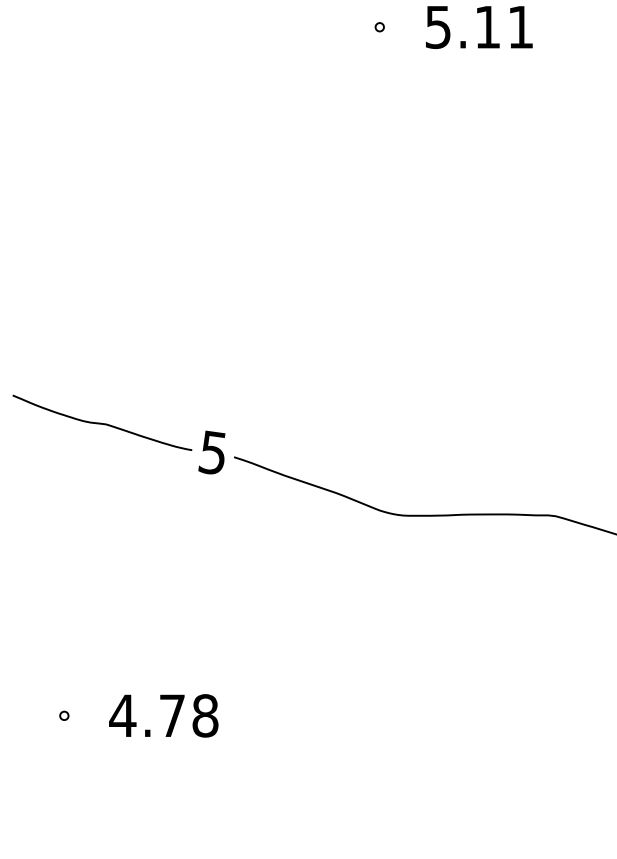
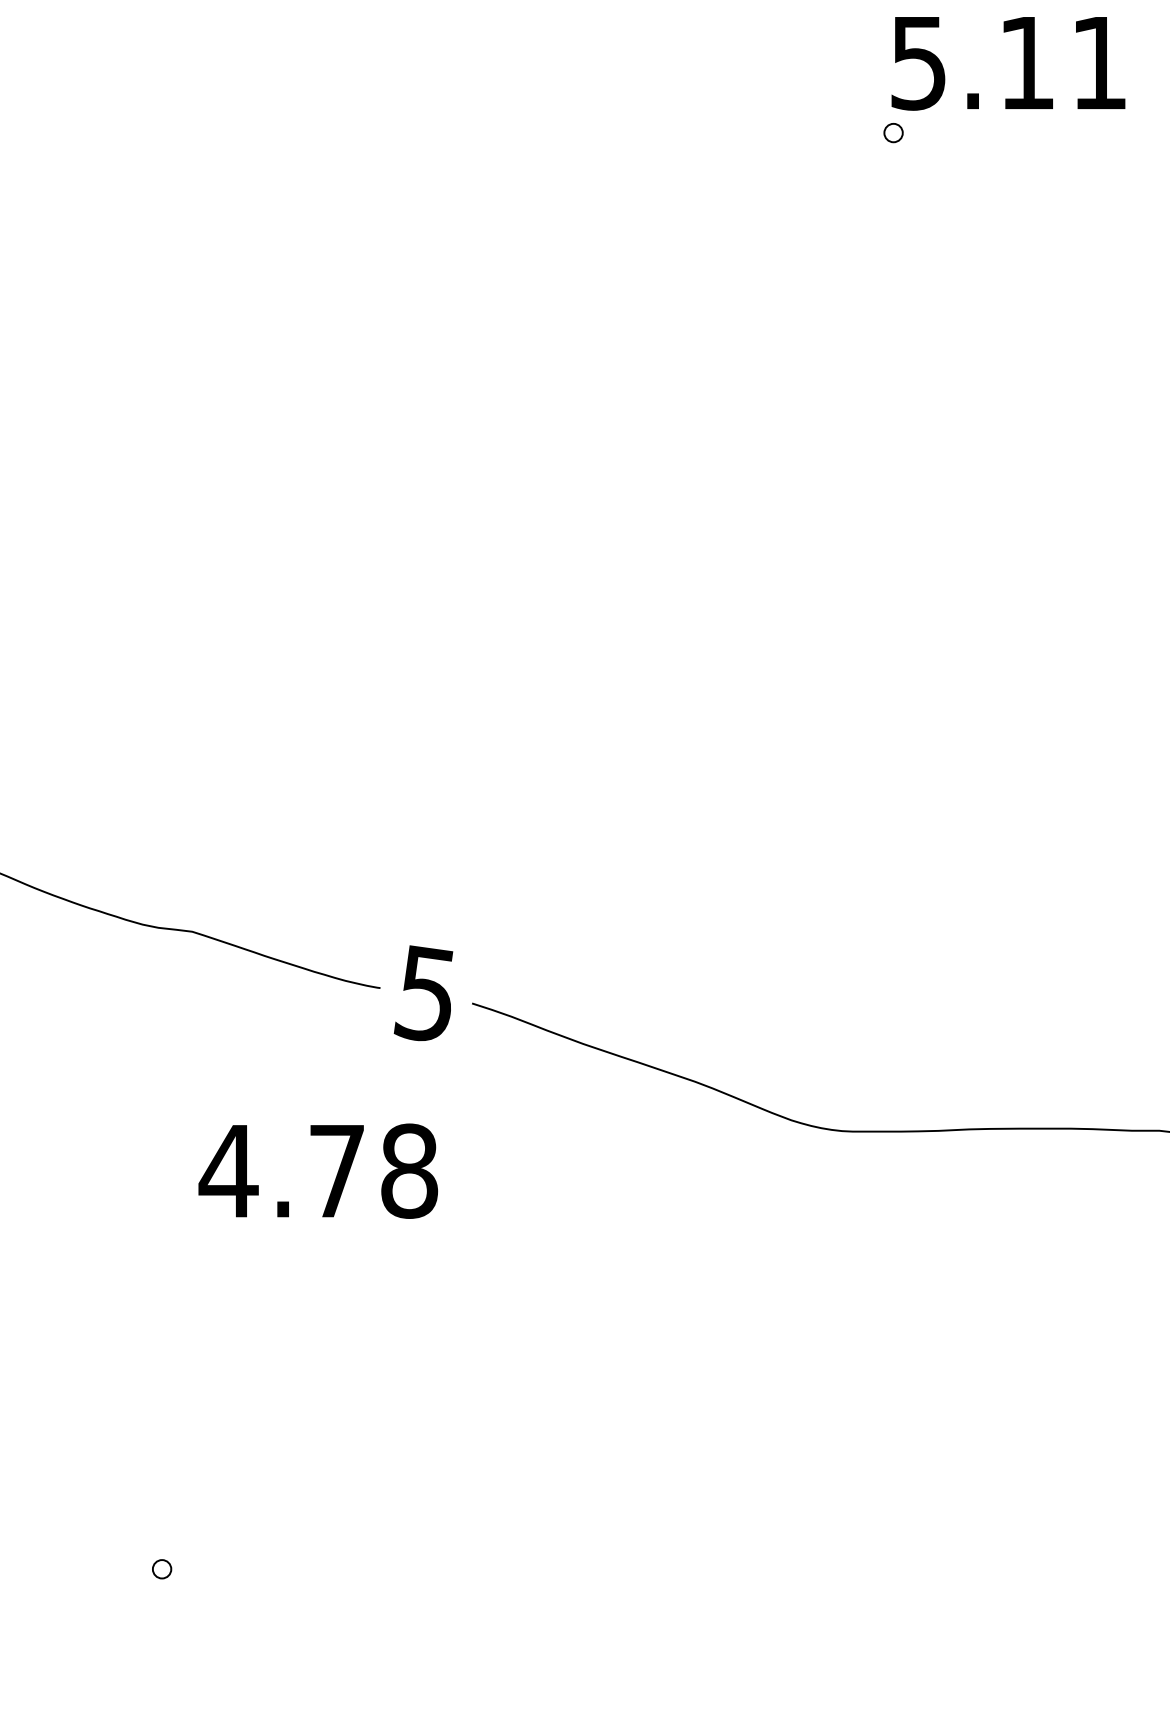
part: (379, 27) -> (892, 133), moved
part: (64, 715) -> (162, 1568), moved
text: (163, 715) -> (317, 1170), moved

